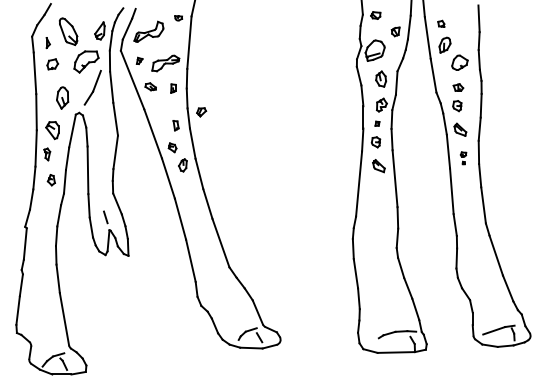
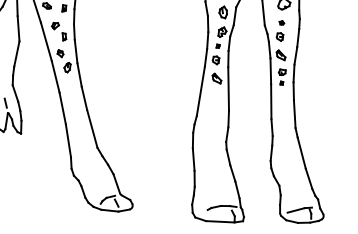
part: (458, 87) -> (281, 22), size x0.62
part: (201, 112) -> (55, 26), moved
part: (463, 158) -> (281, 77), size x1.67

